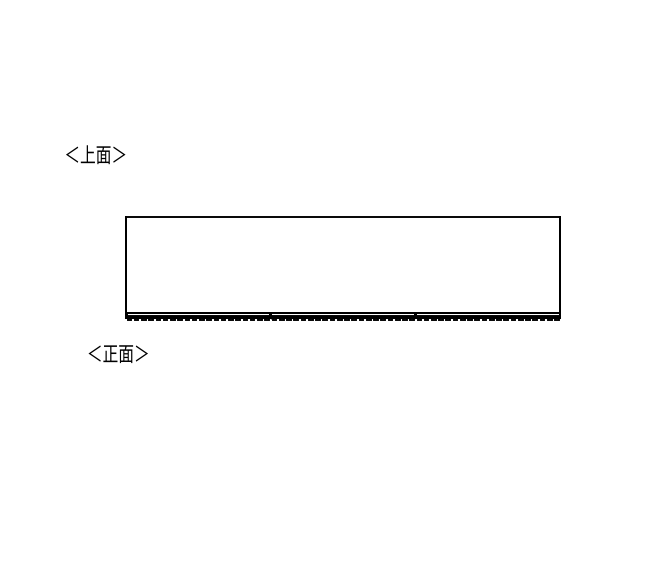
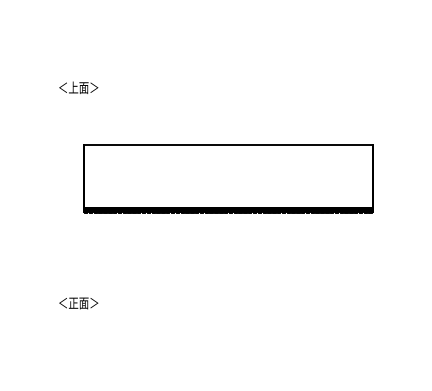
text: (95, 154) -> (78, 87), moved
text: (117, 354) -> (78, 303), moved

